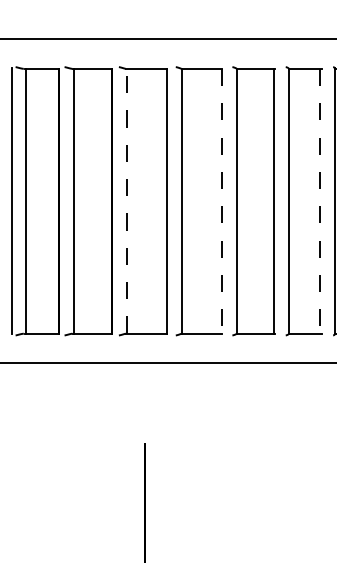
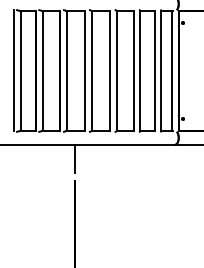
line: (126, 200) -> (66, 70), dashed -> solid
line: (221, 202) -> (109, 71), dashed -> solid
line: (319, 202) -> (154, 71), dashed -> solid
line: (144, 393) -> (74, 158), added

